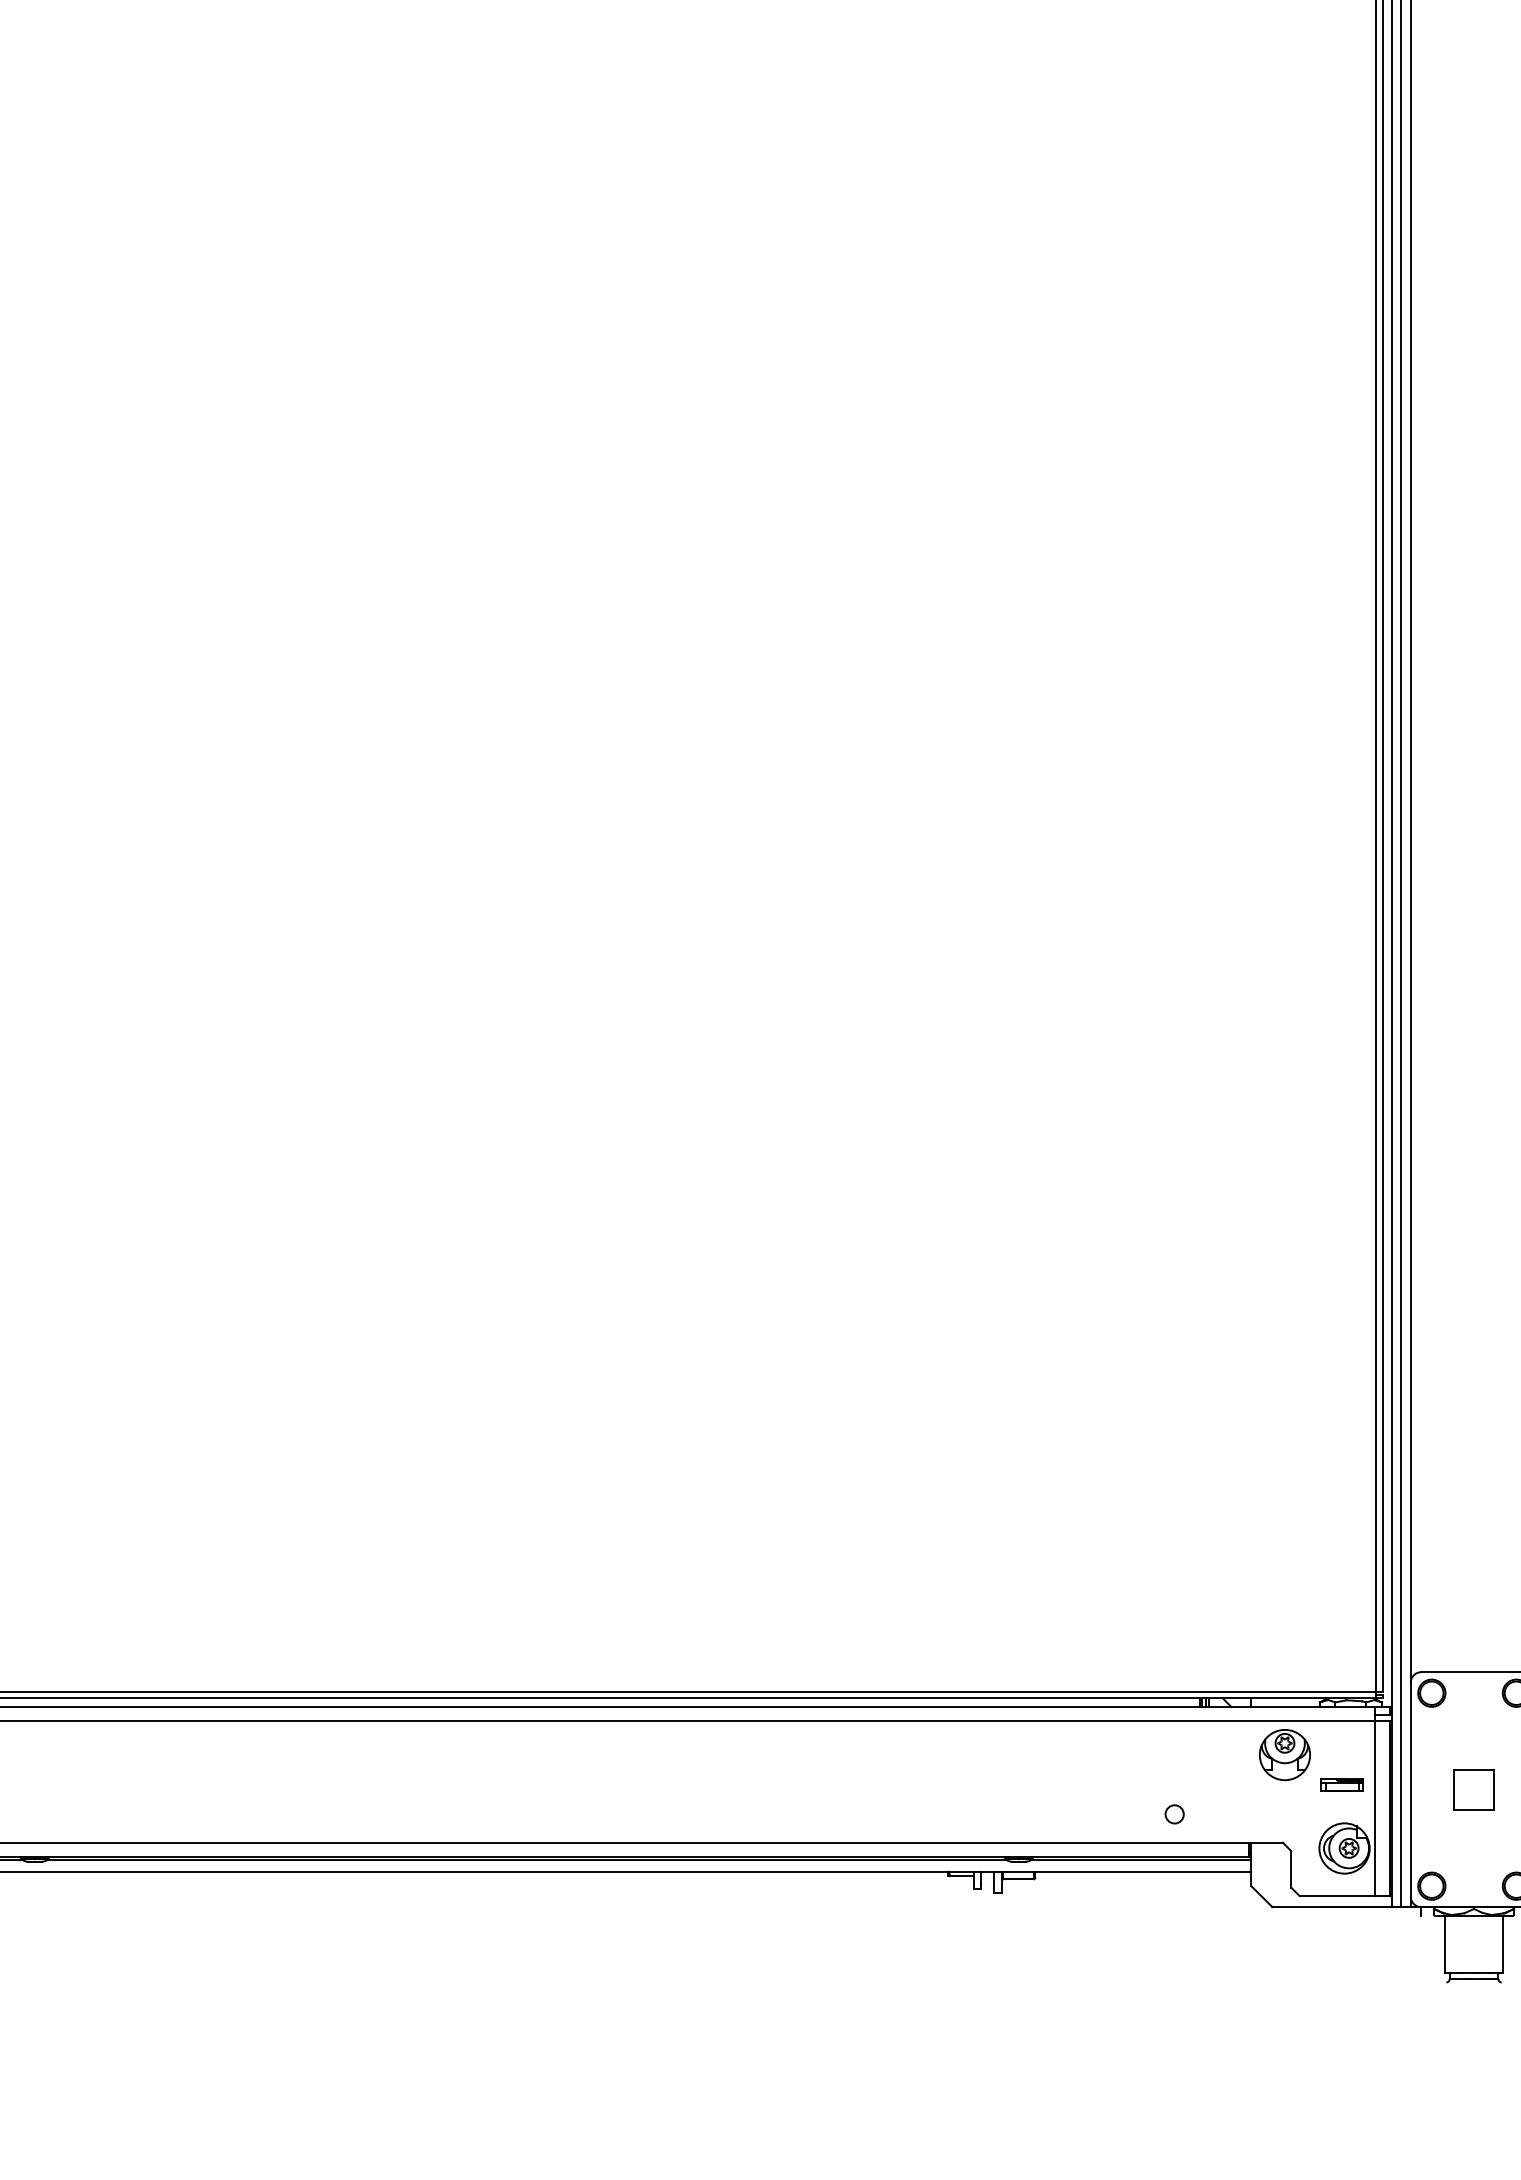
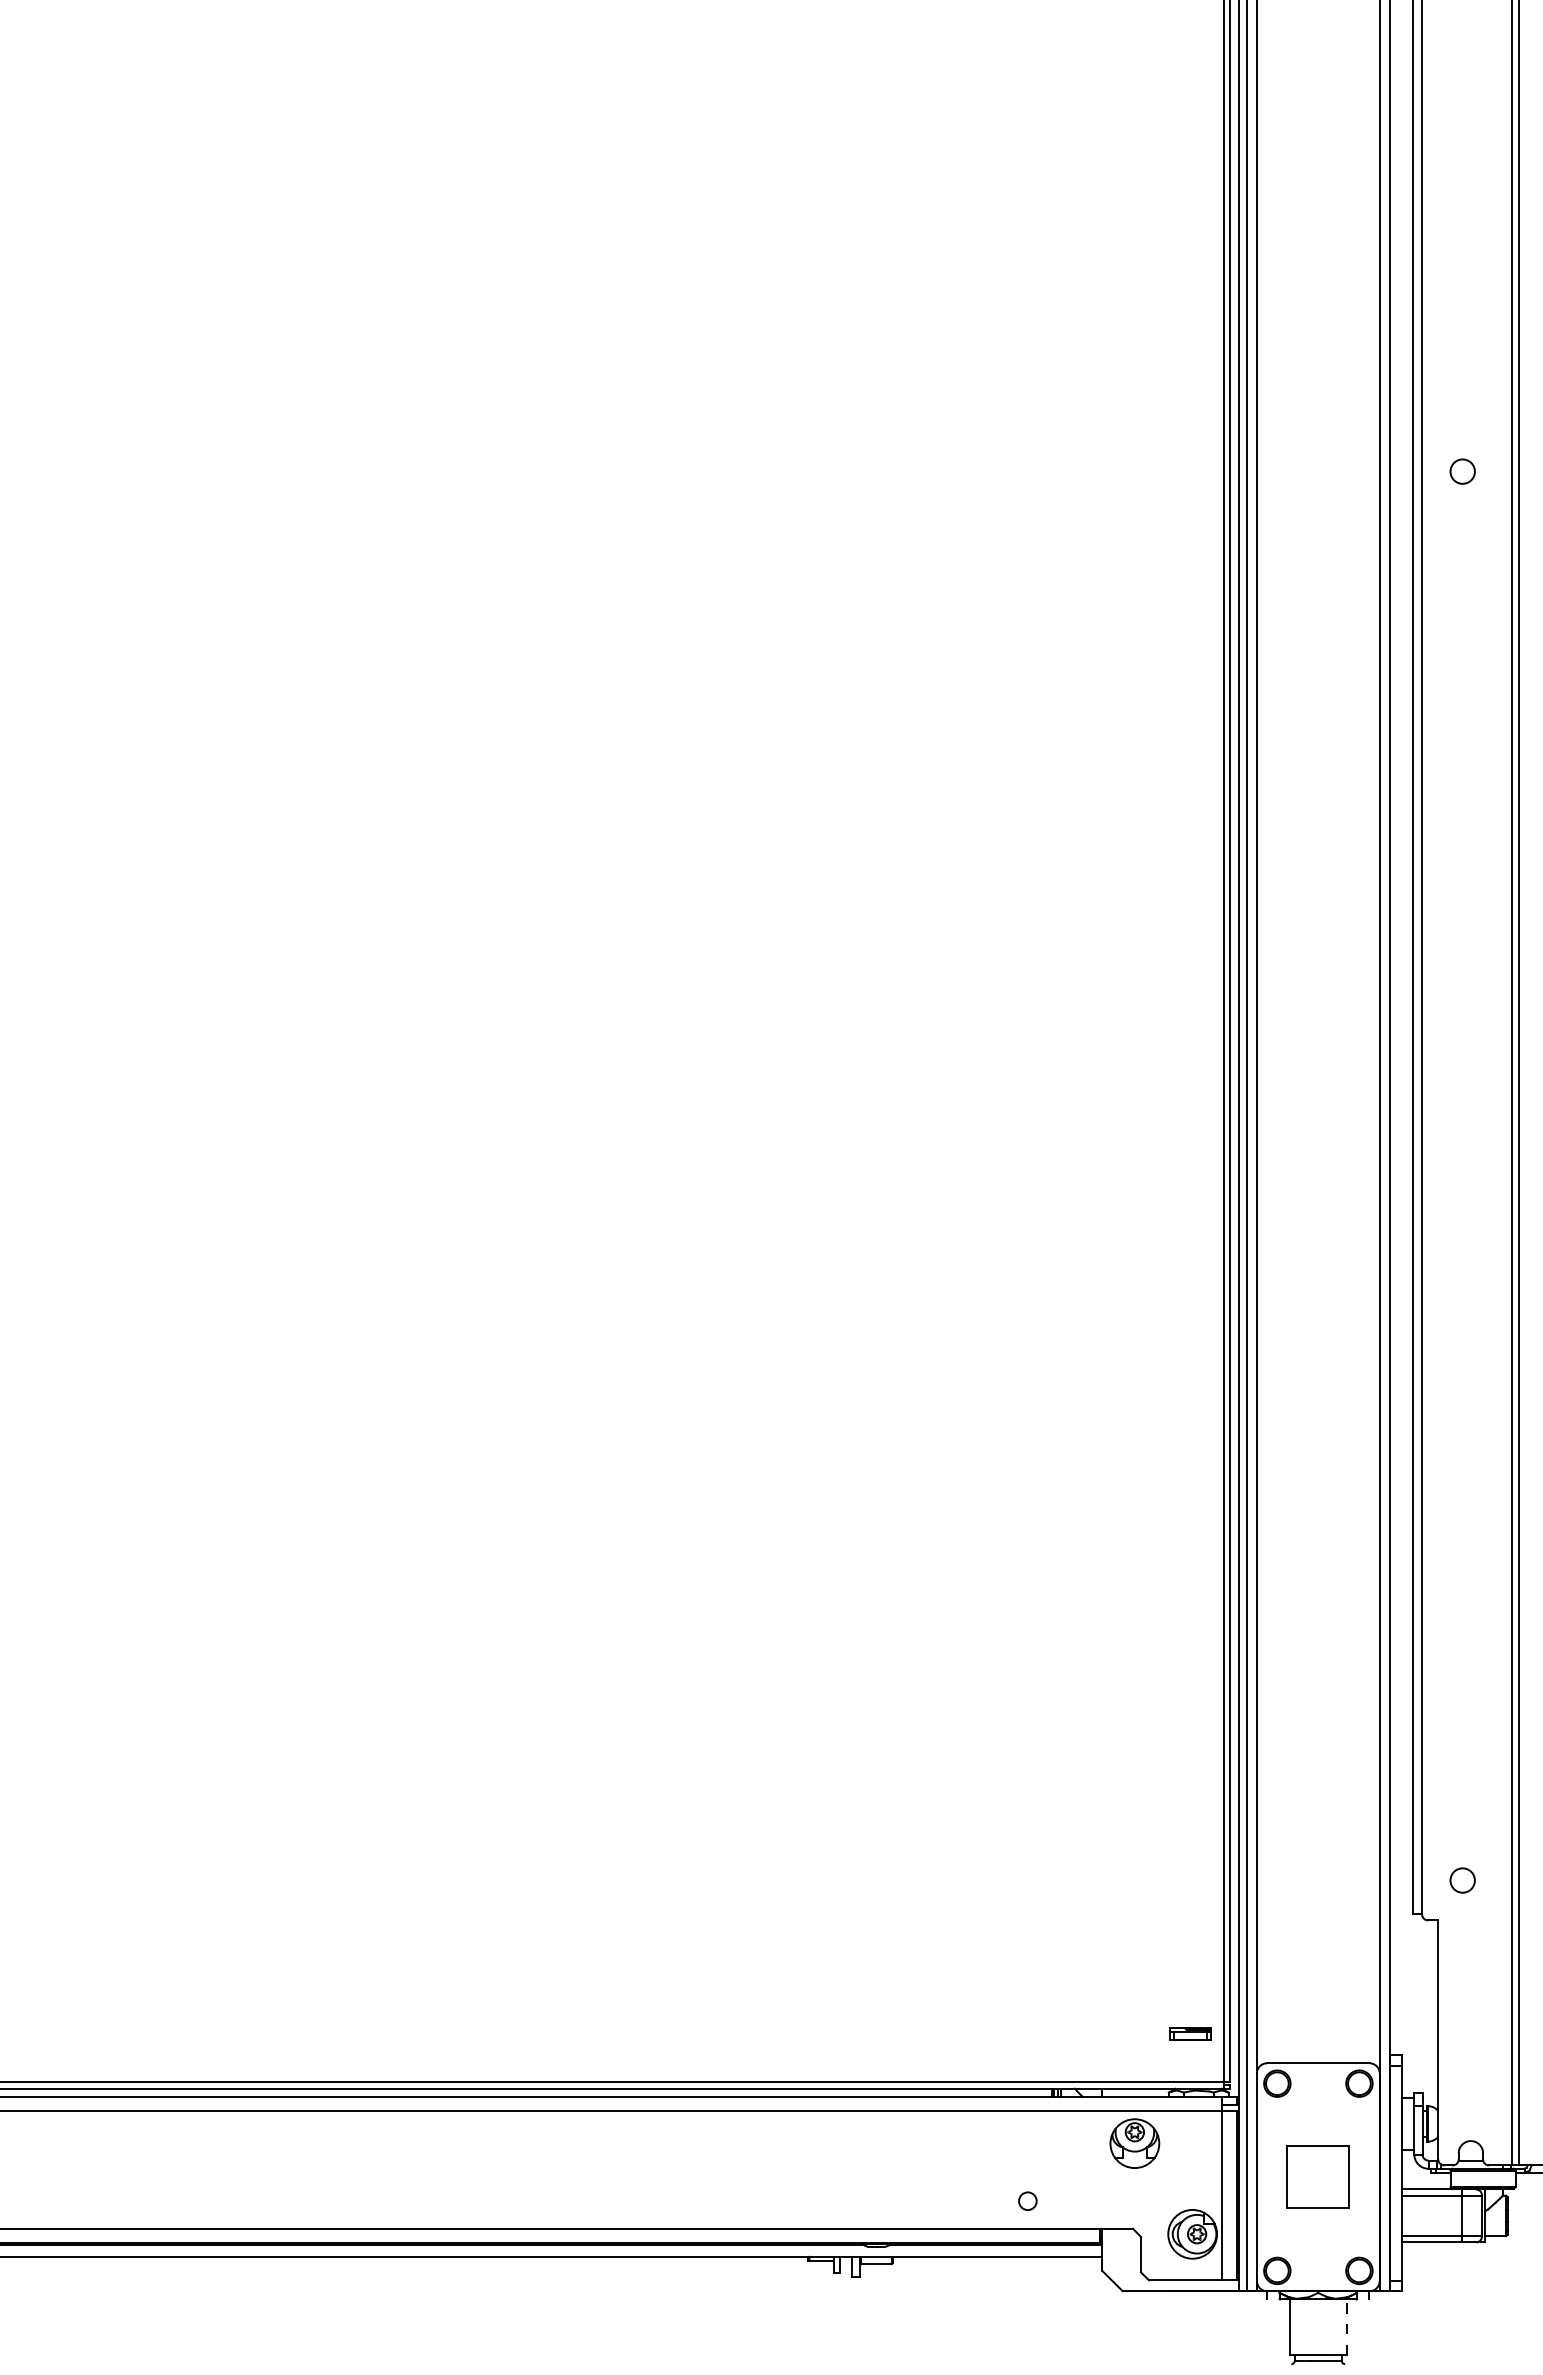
part: (1342, 1784) -> (1190, 2033), moved
part: (1474, 1789) -> (1318, 2177), size x1.6
line: (1503, 1944) -> (1346, 2327), solid -> dashed

